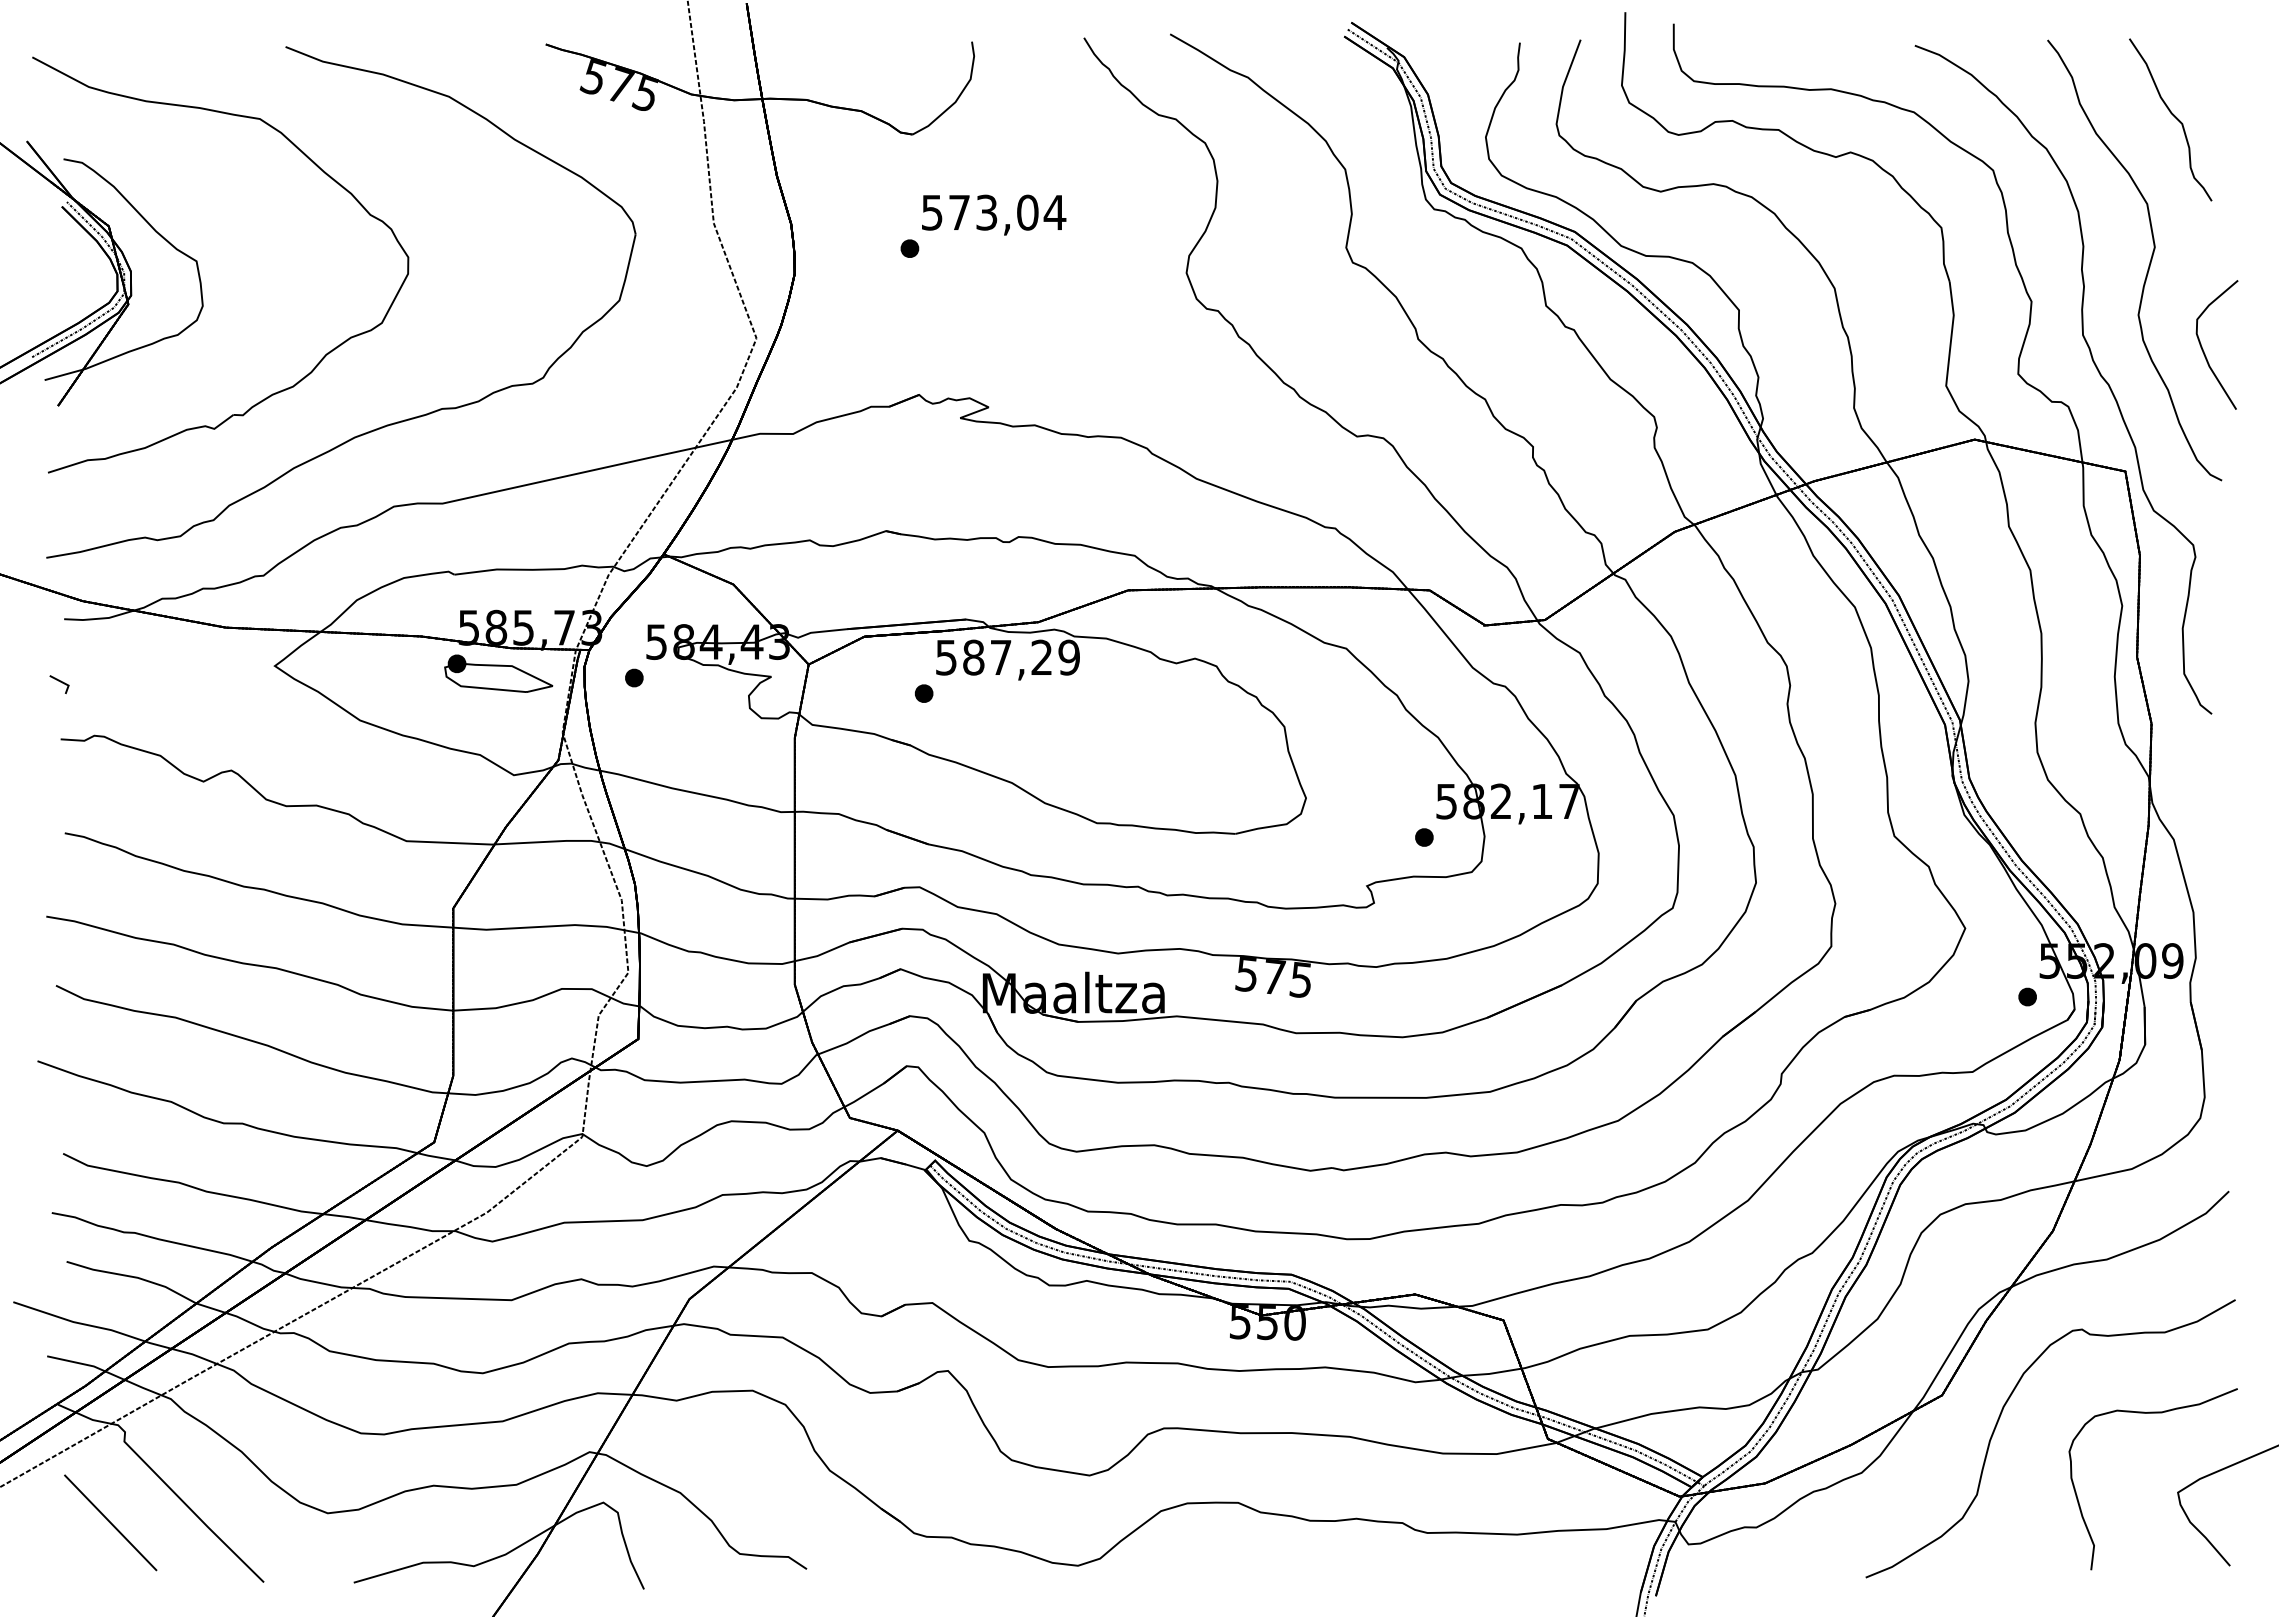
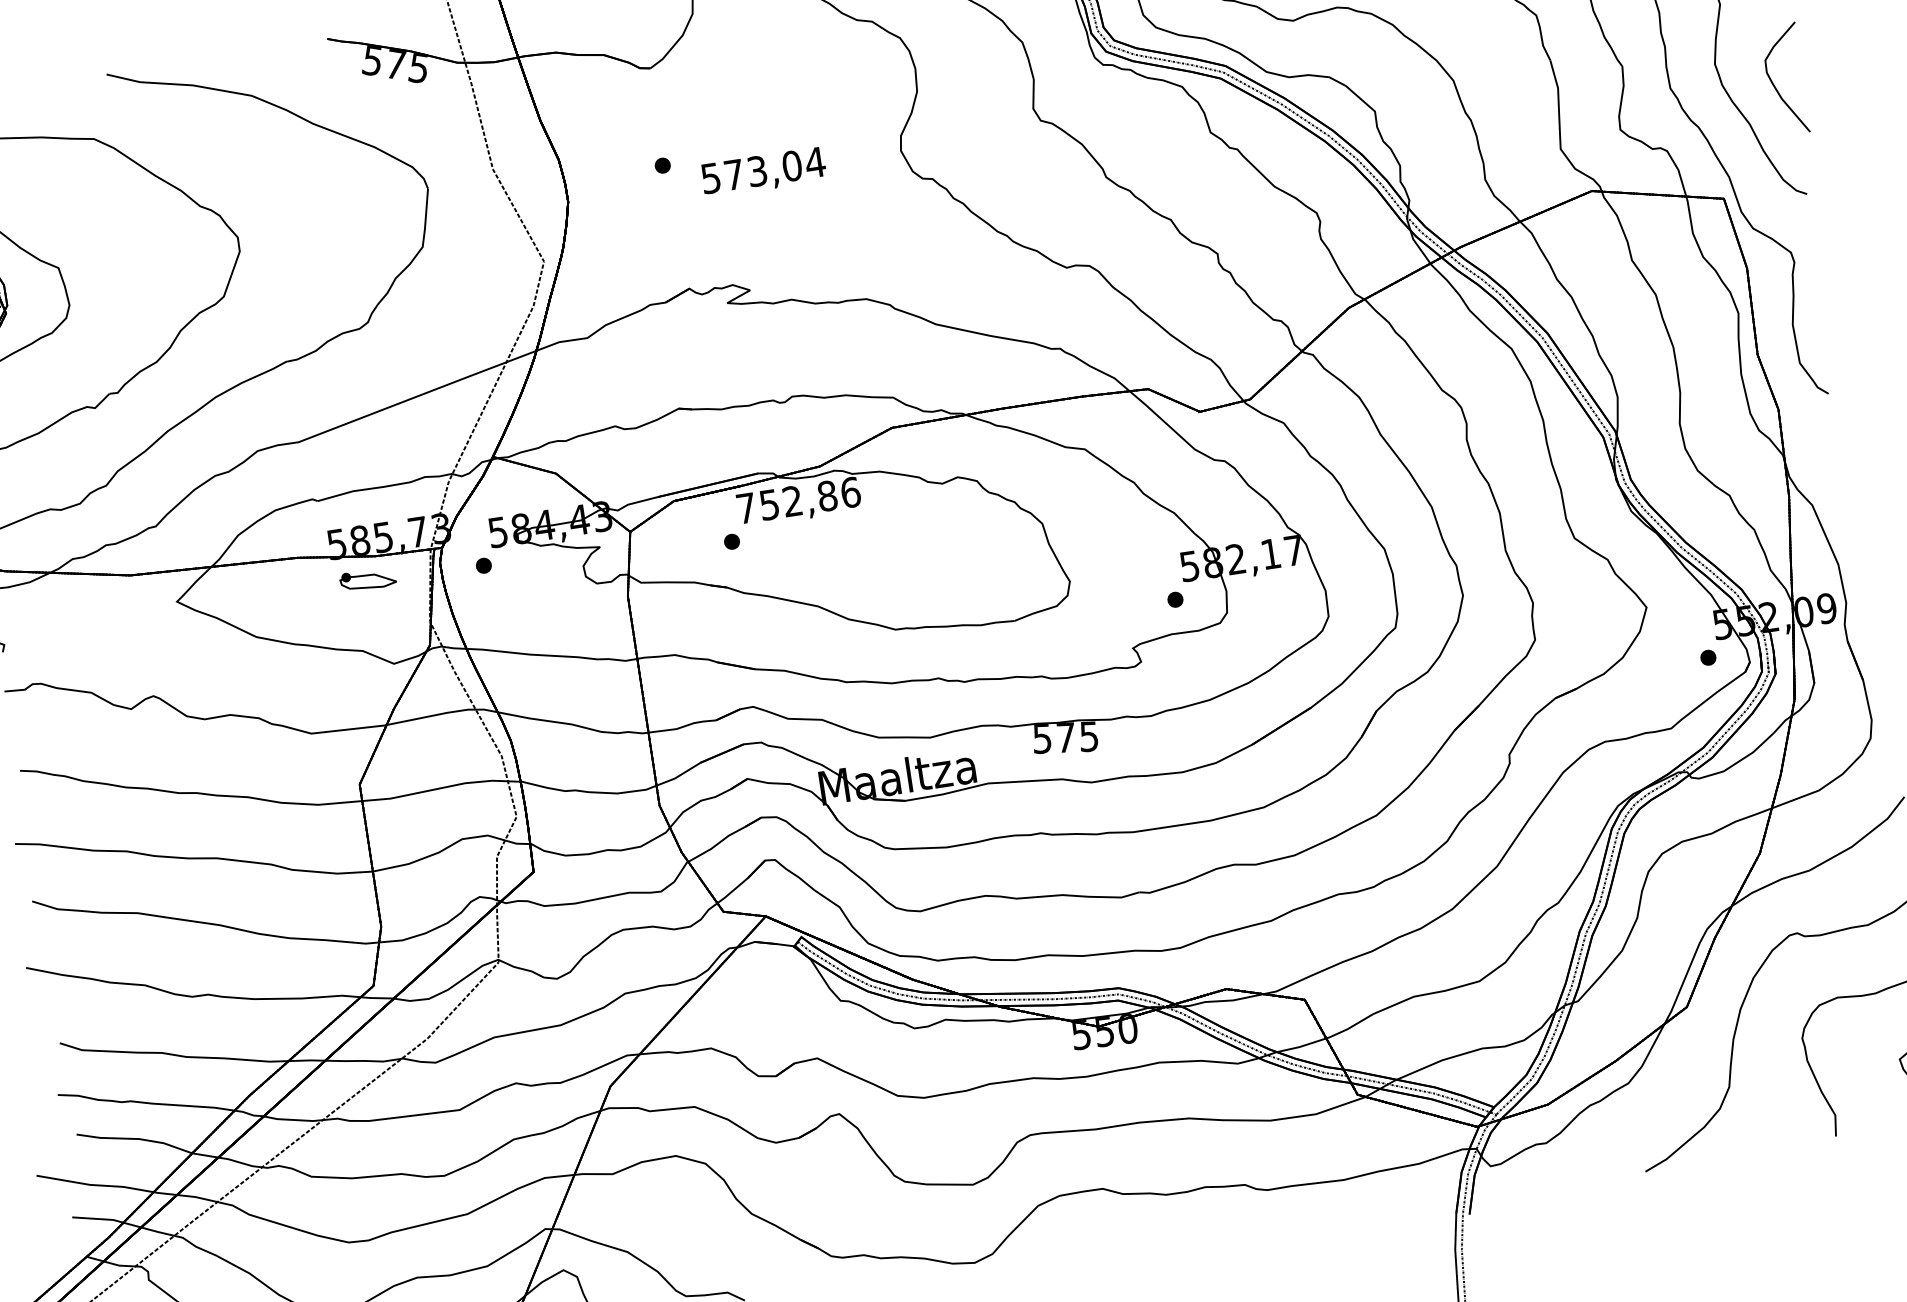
text: (994, 214) -> (764, 171), moved
text: (1008, 657) -> (799, 500), 587,29 -> 752,86
part: (498, 673) -> (367, 579), size x0.6

